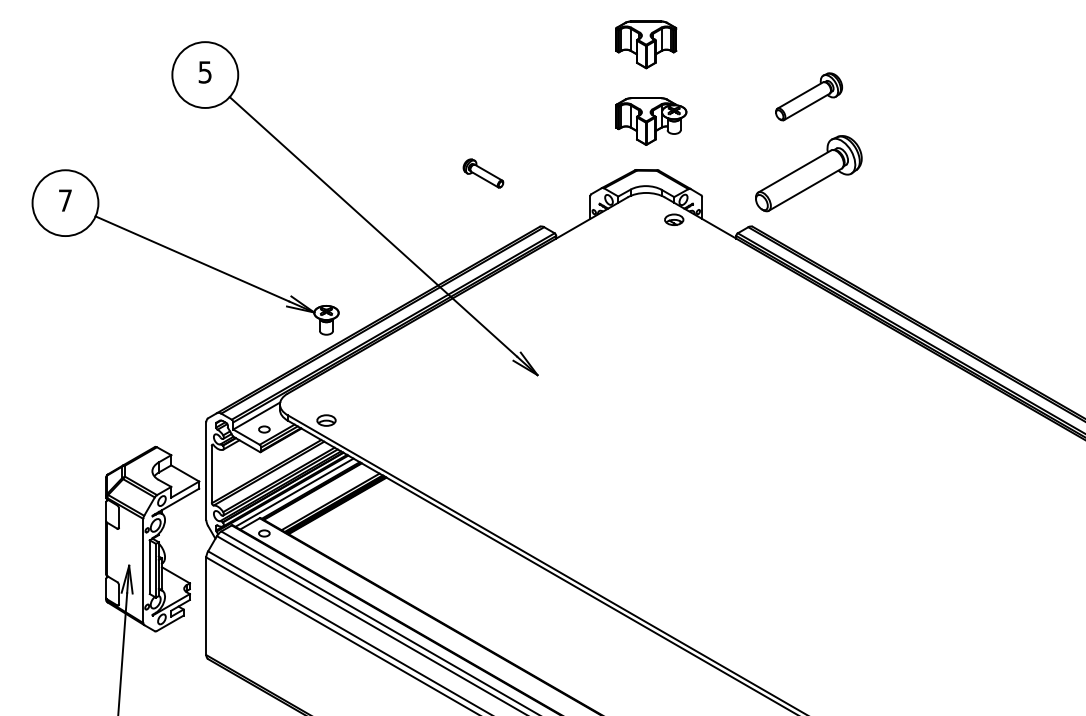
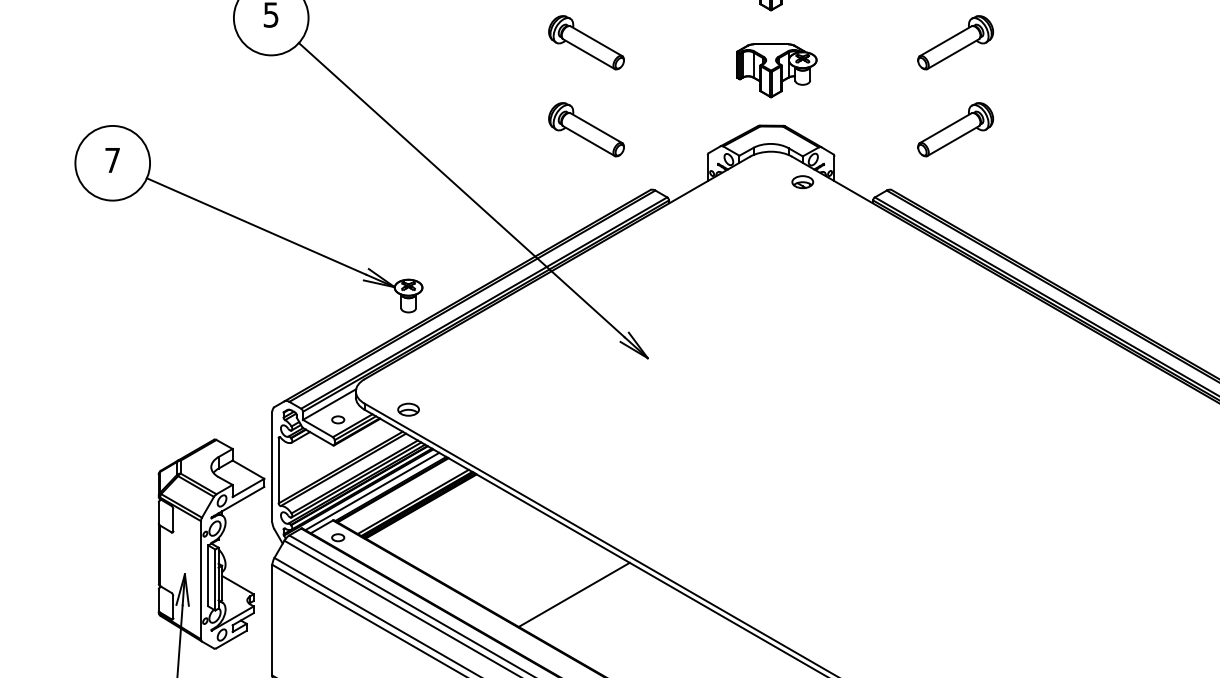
part: (483, 96) -> (586, 42), added
part: (483, 173) -> (586, 129), size x1.67
part: (809, 173) -> (956, 129), size x0.62
line: (472, 583) -> (574, 594), added

